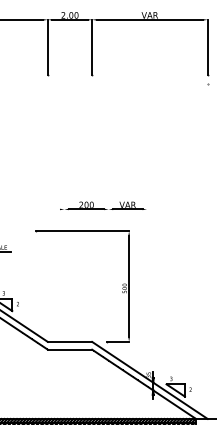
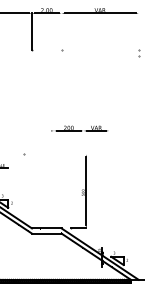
line: (92, 47) -> (61, 31), removed
line: (207, 47) -> (138, 31), removed
part: (102, 205) -> (79, 128), moved
line: (83, 231) -> (55, 154), removed

